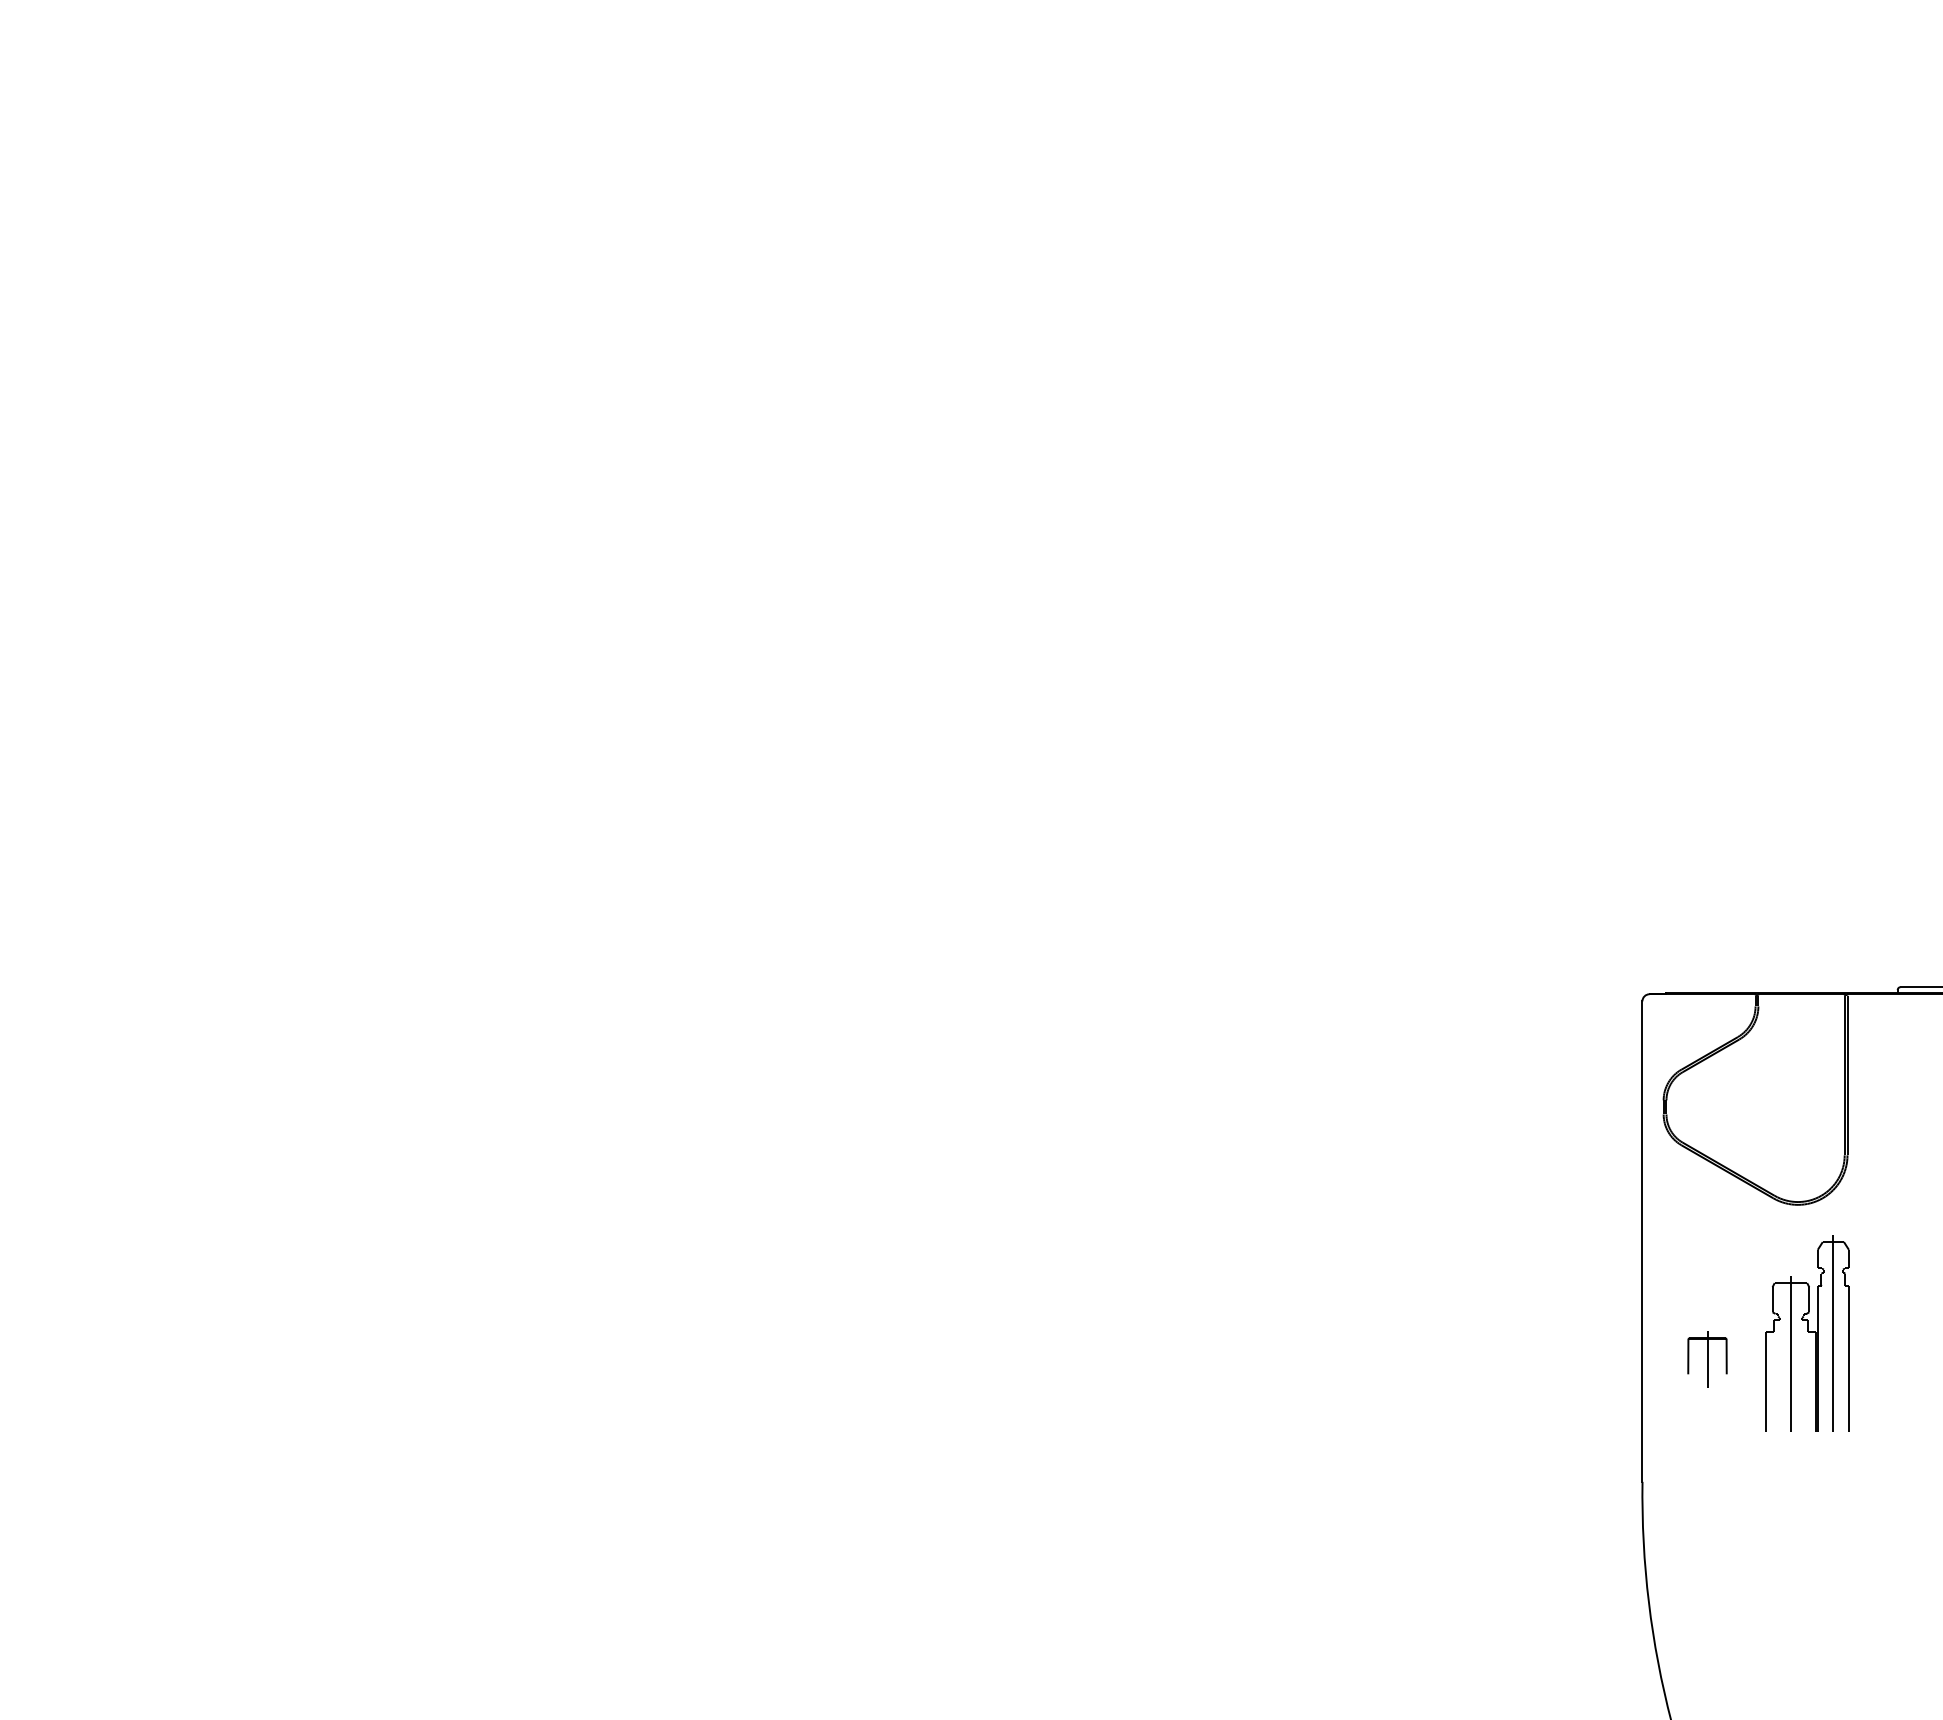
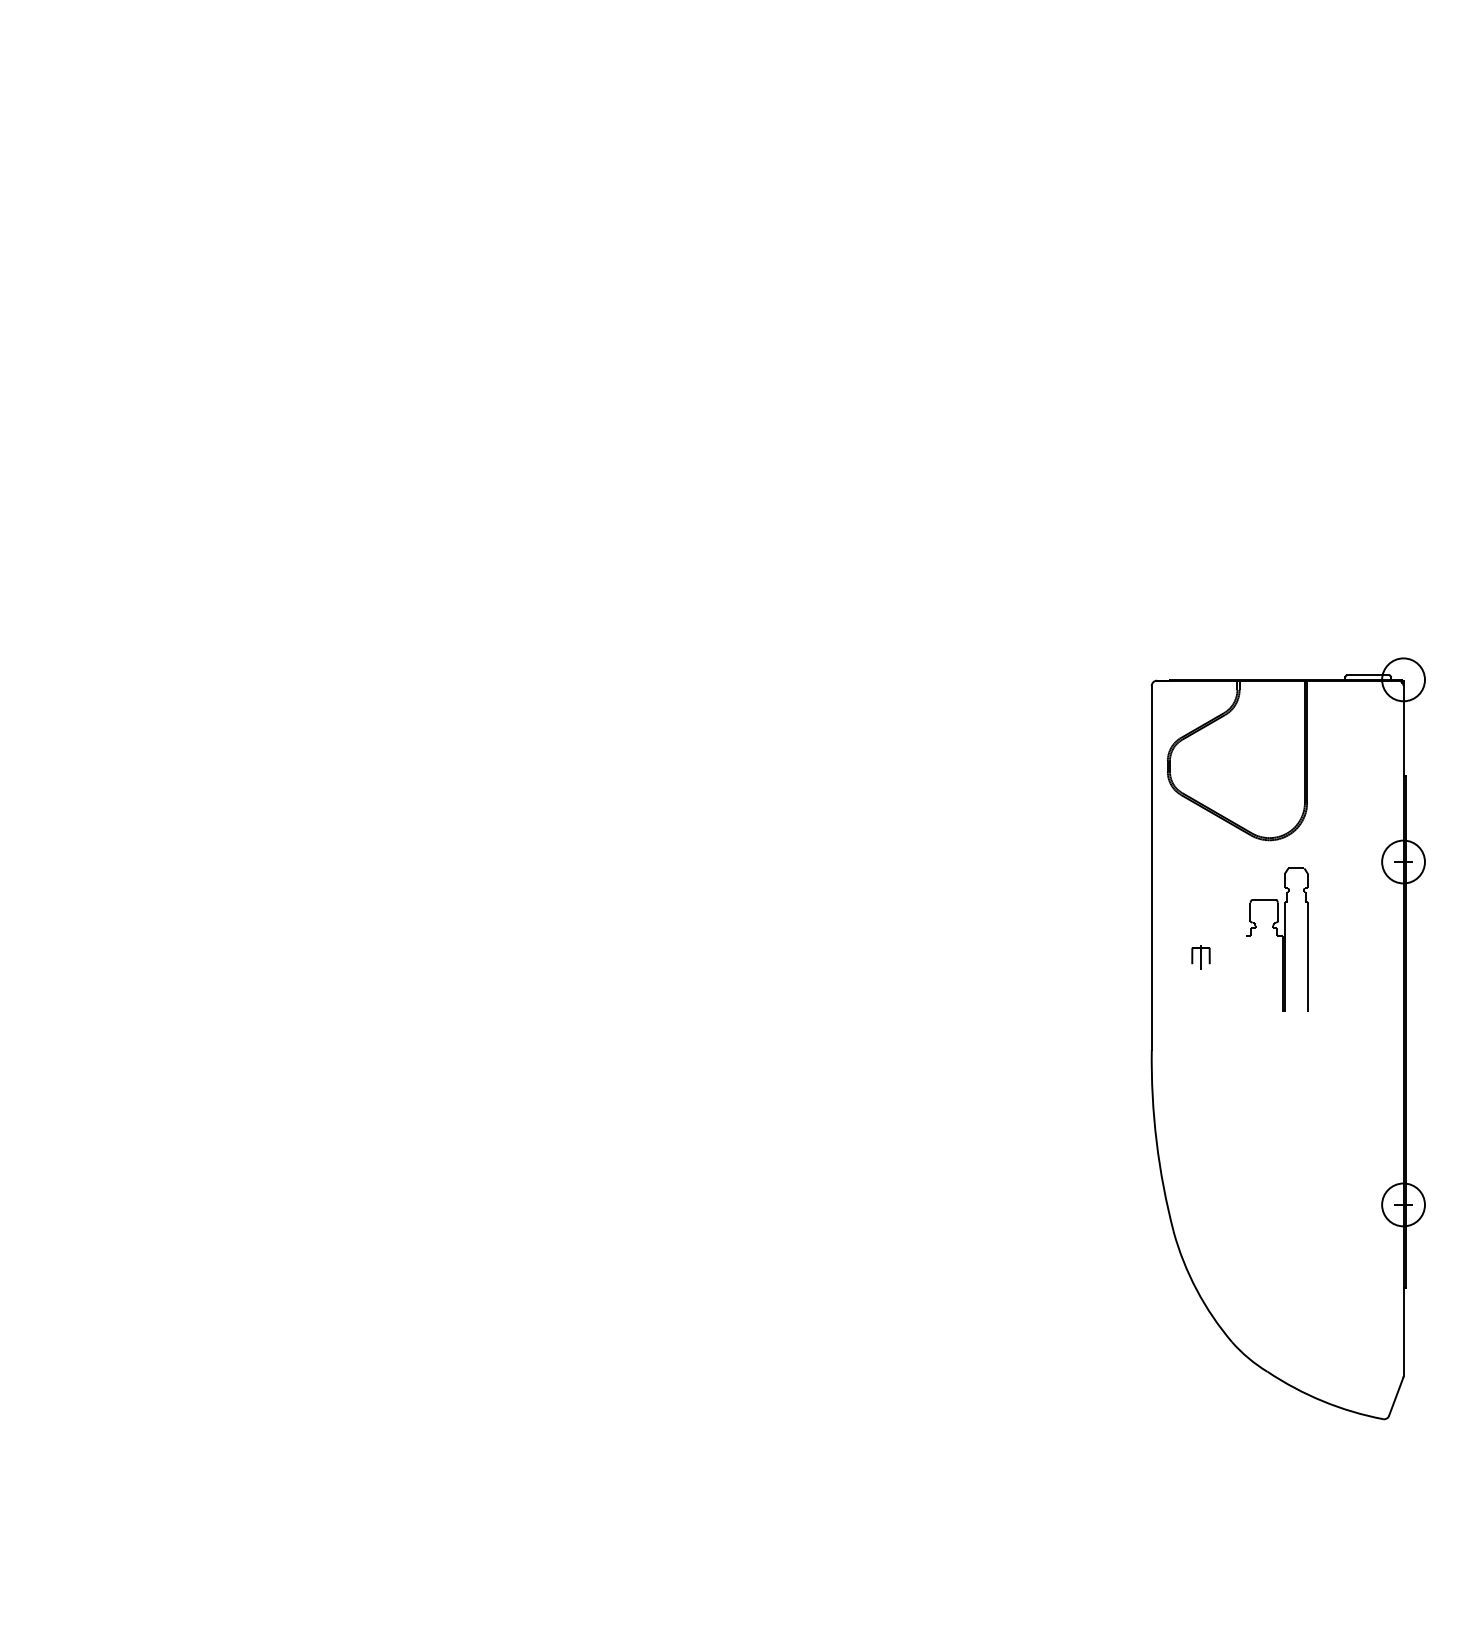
line: (1833, 1333) -> (1296, 937), removed
line: (1791, 1354) -> (1264, 953), removed
part: (1706, 1359) -> (1200, 957), size x0.6
line: (1766, 1382) -> (1245, 974), removed

